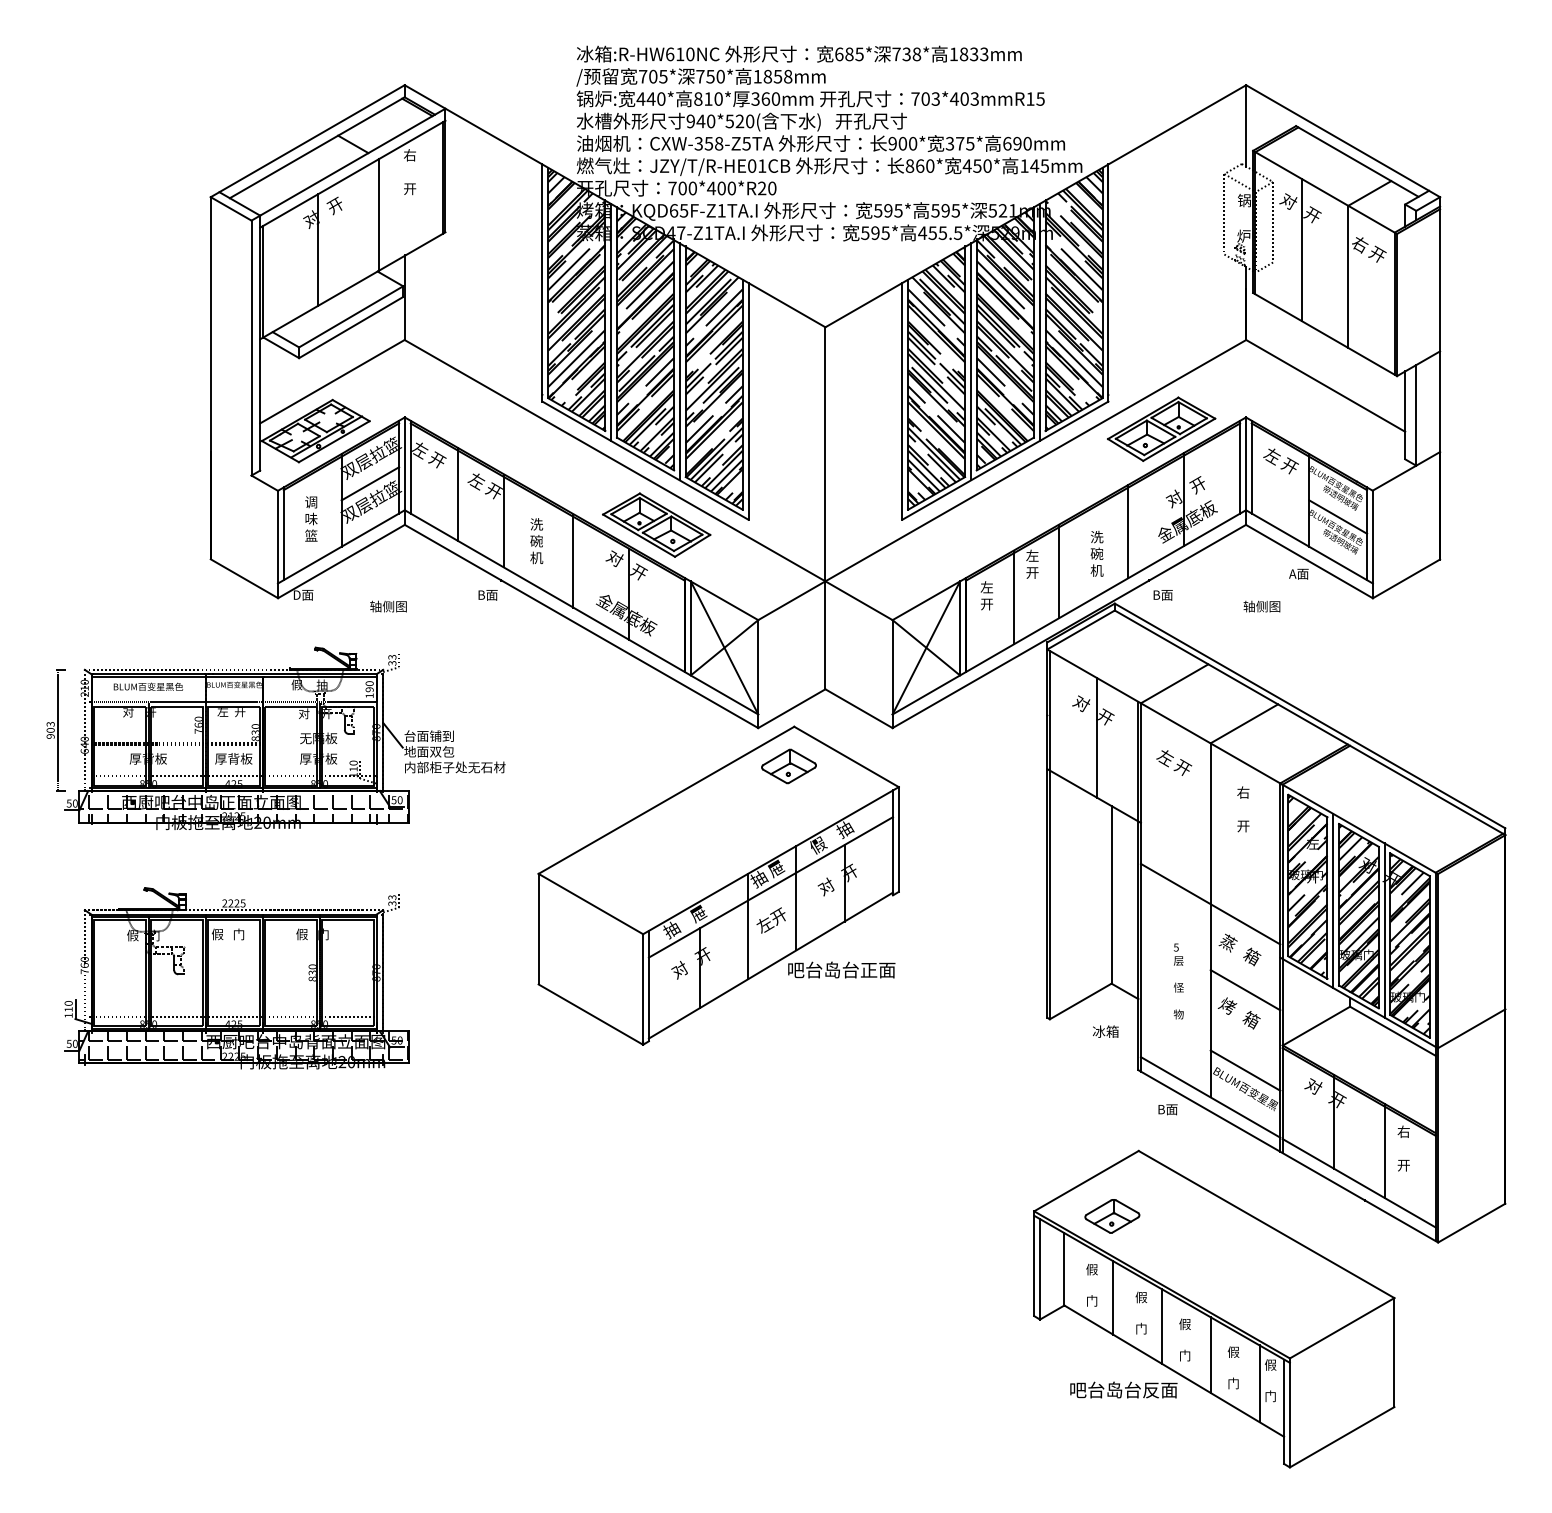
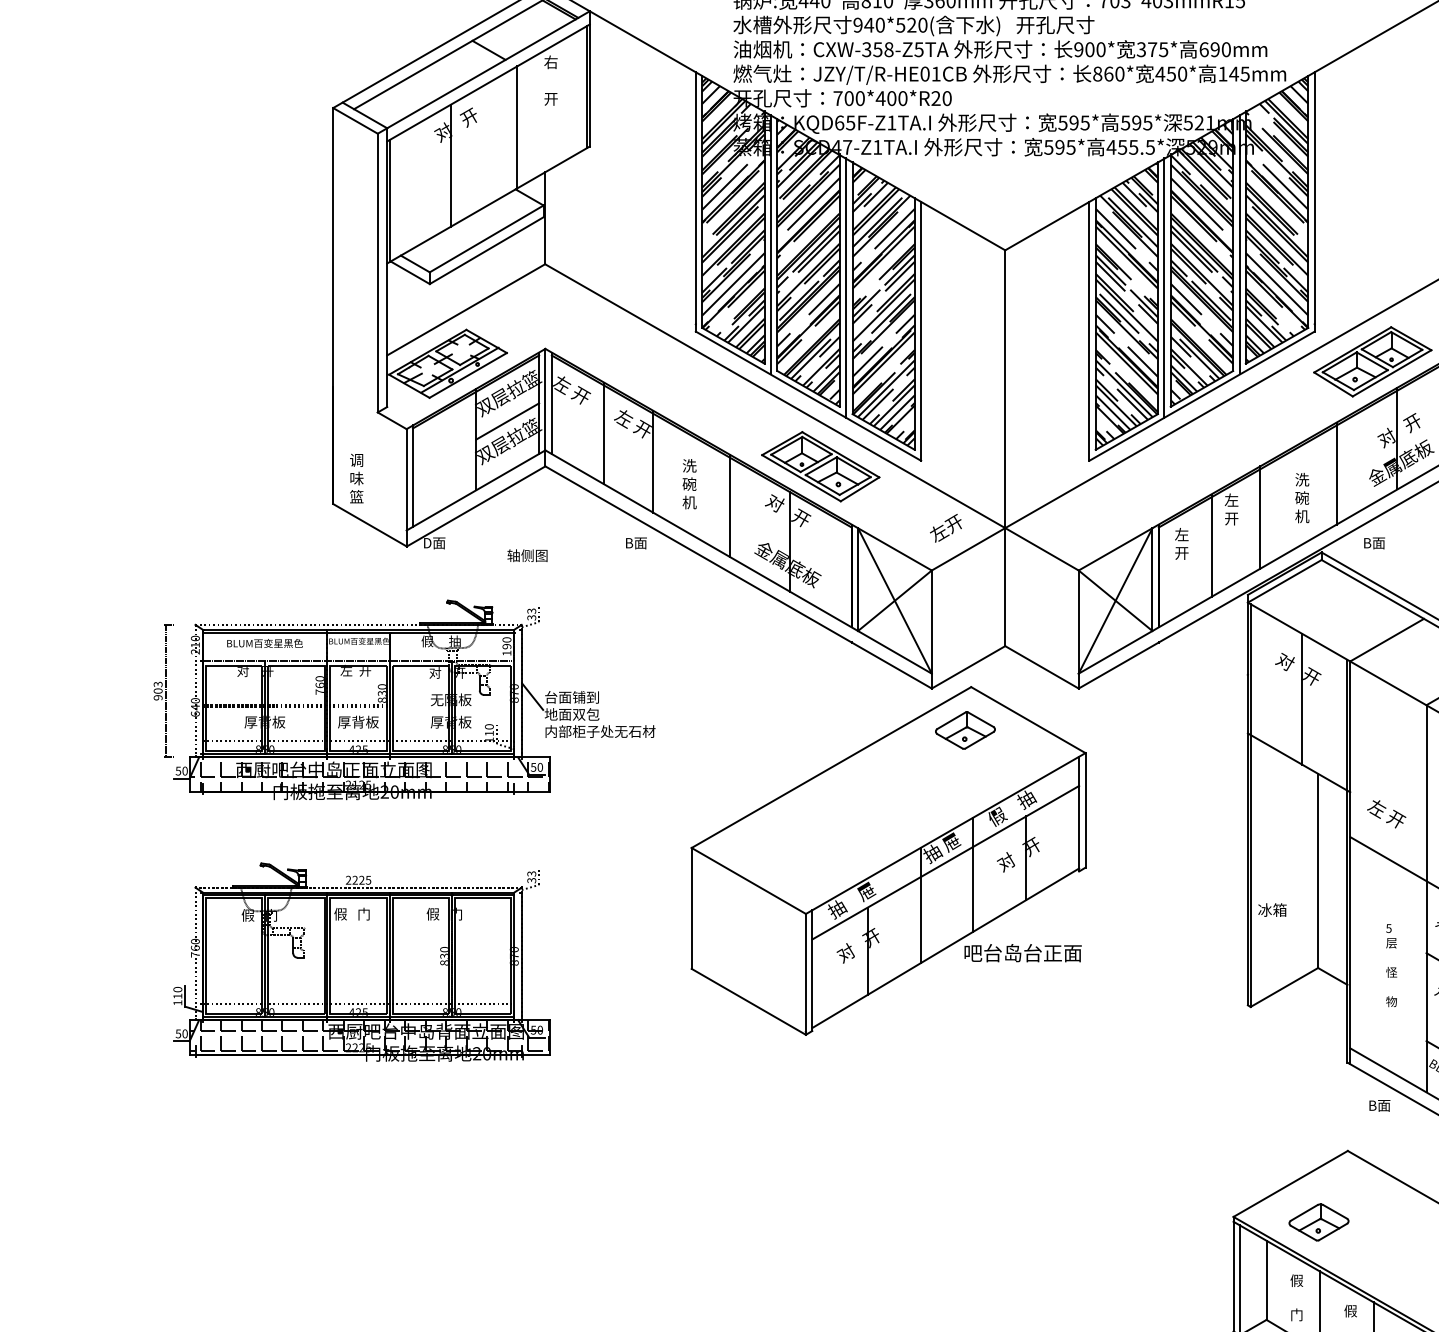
text: (311, 518) -> (356, 477), moved
text: (1174, 762) -> (1386, 813), moved
text: (770, 920) -> (945, 528), moved
text: (1105, 1031) -> (1272, 909), moved

